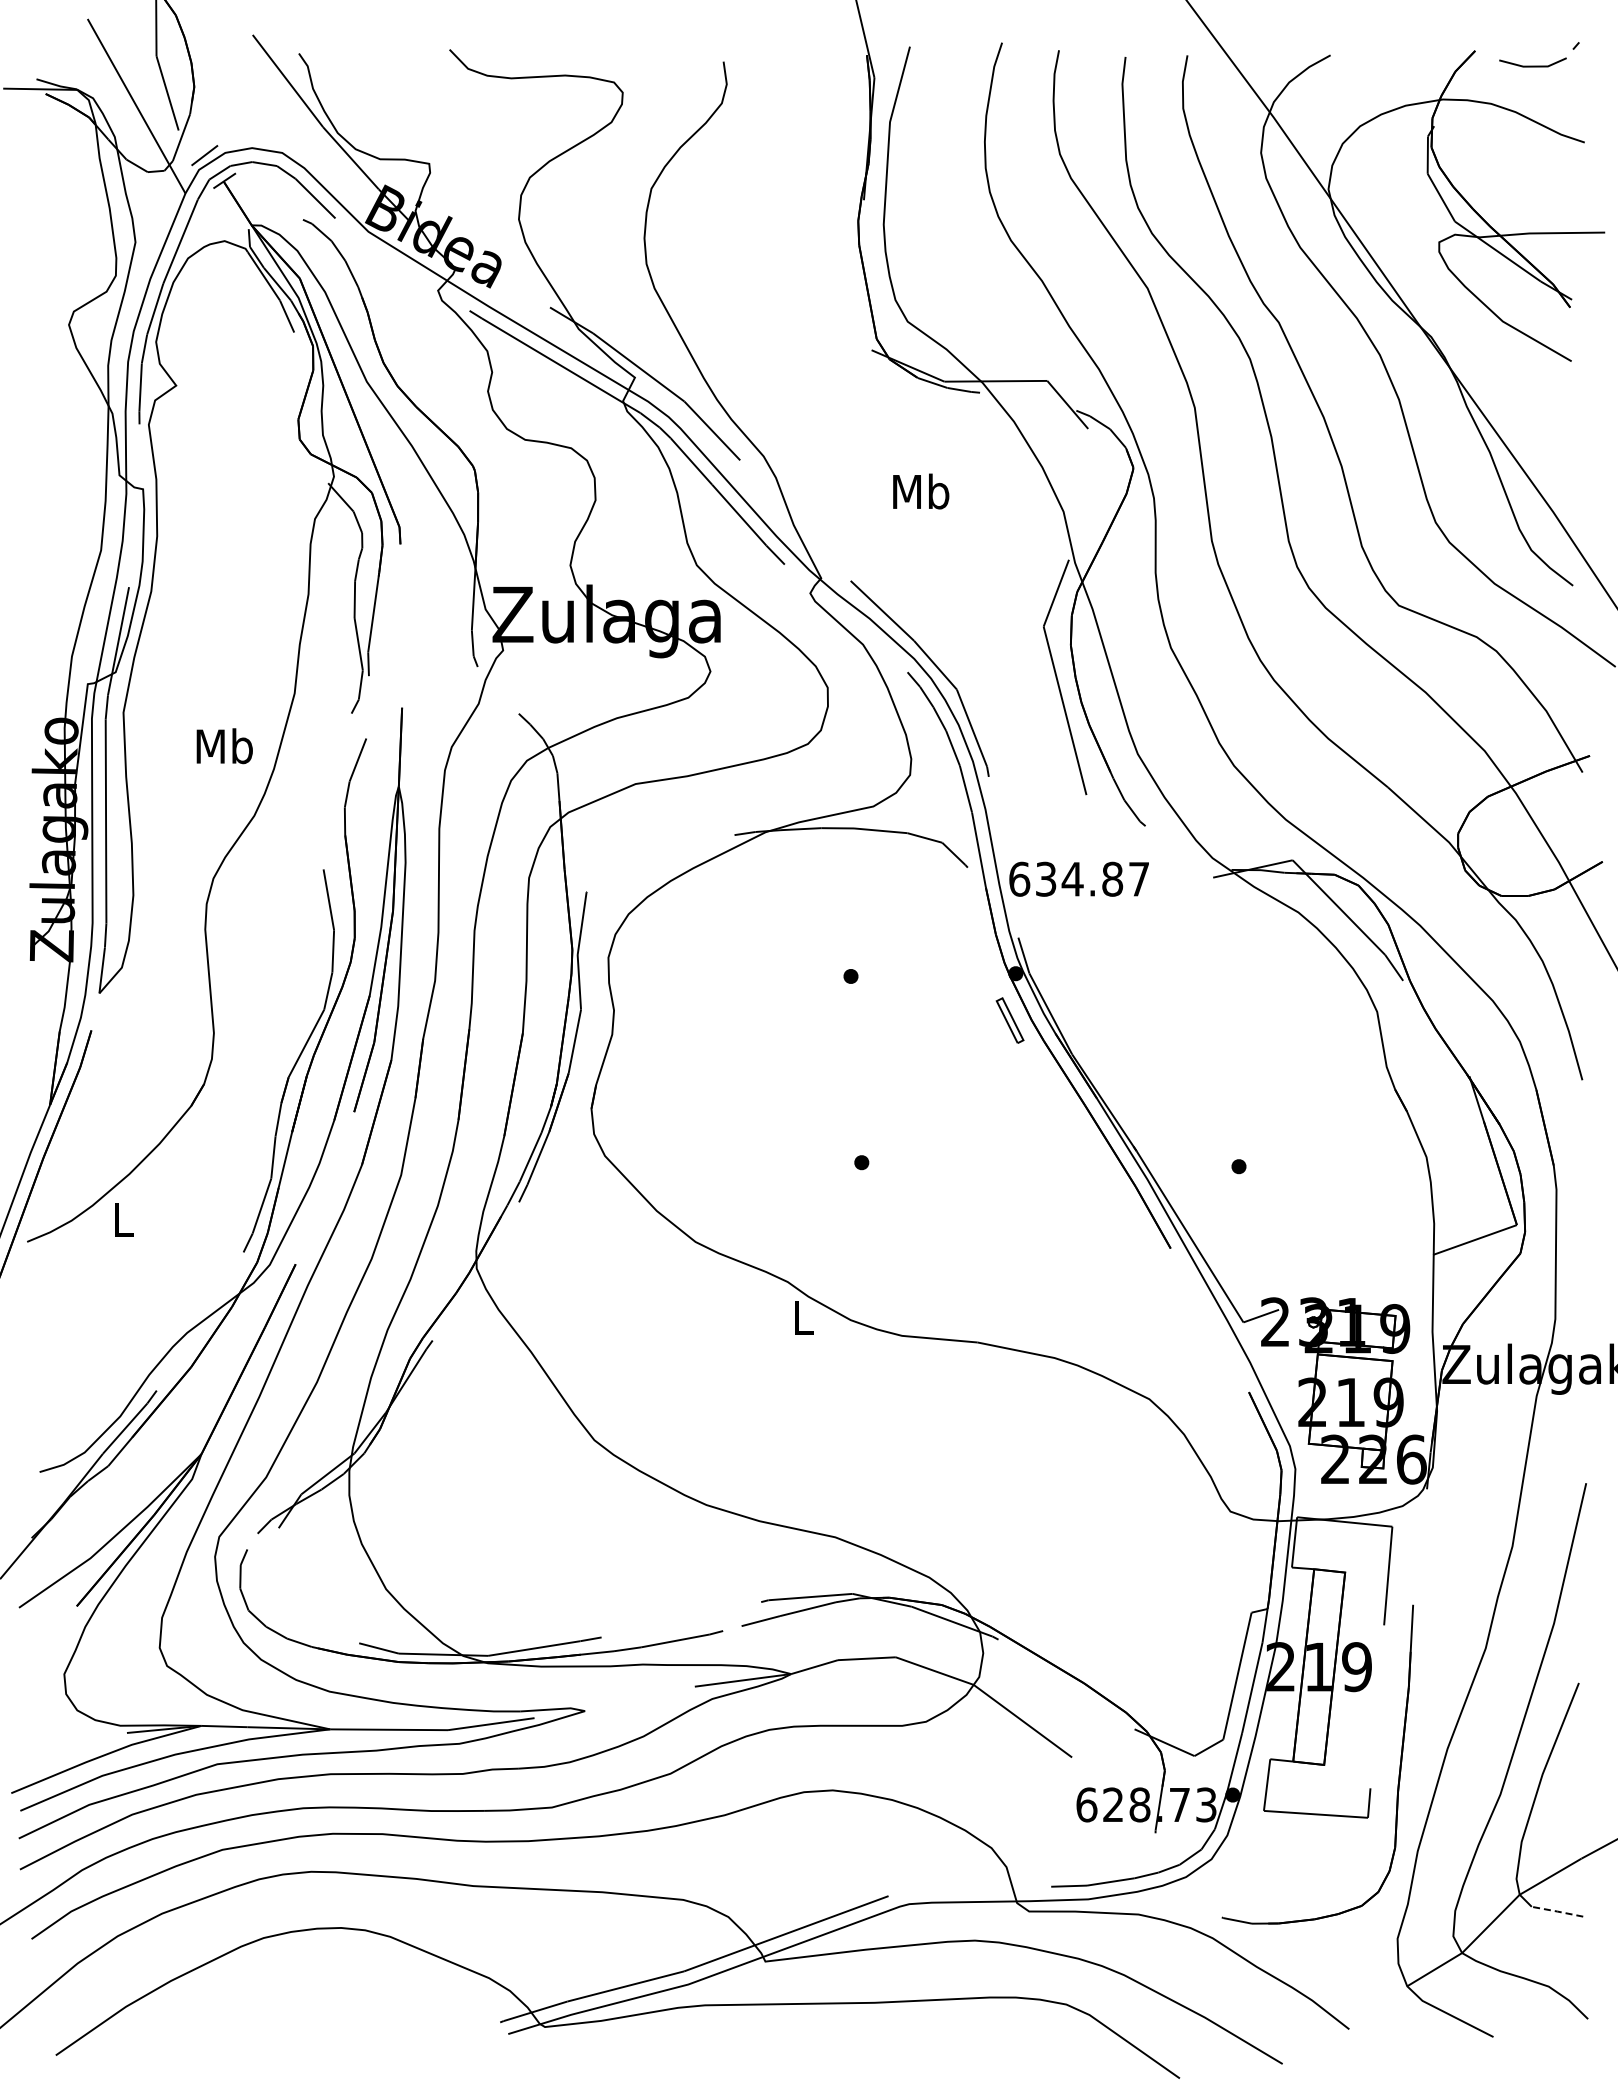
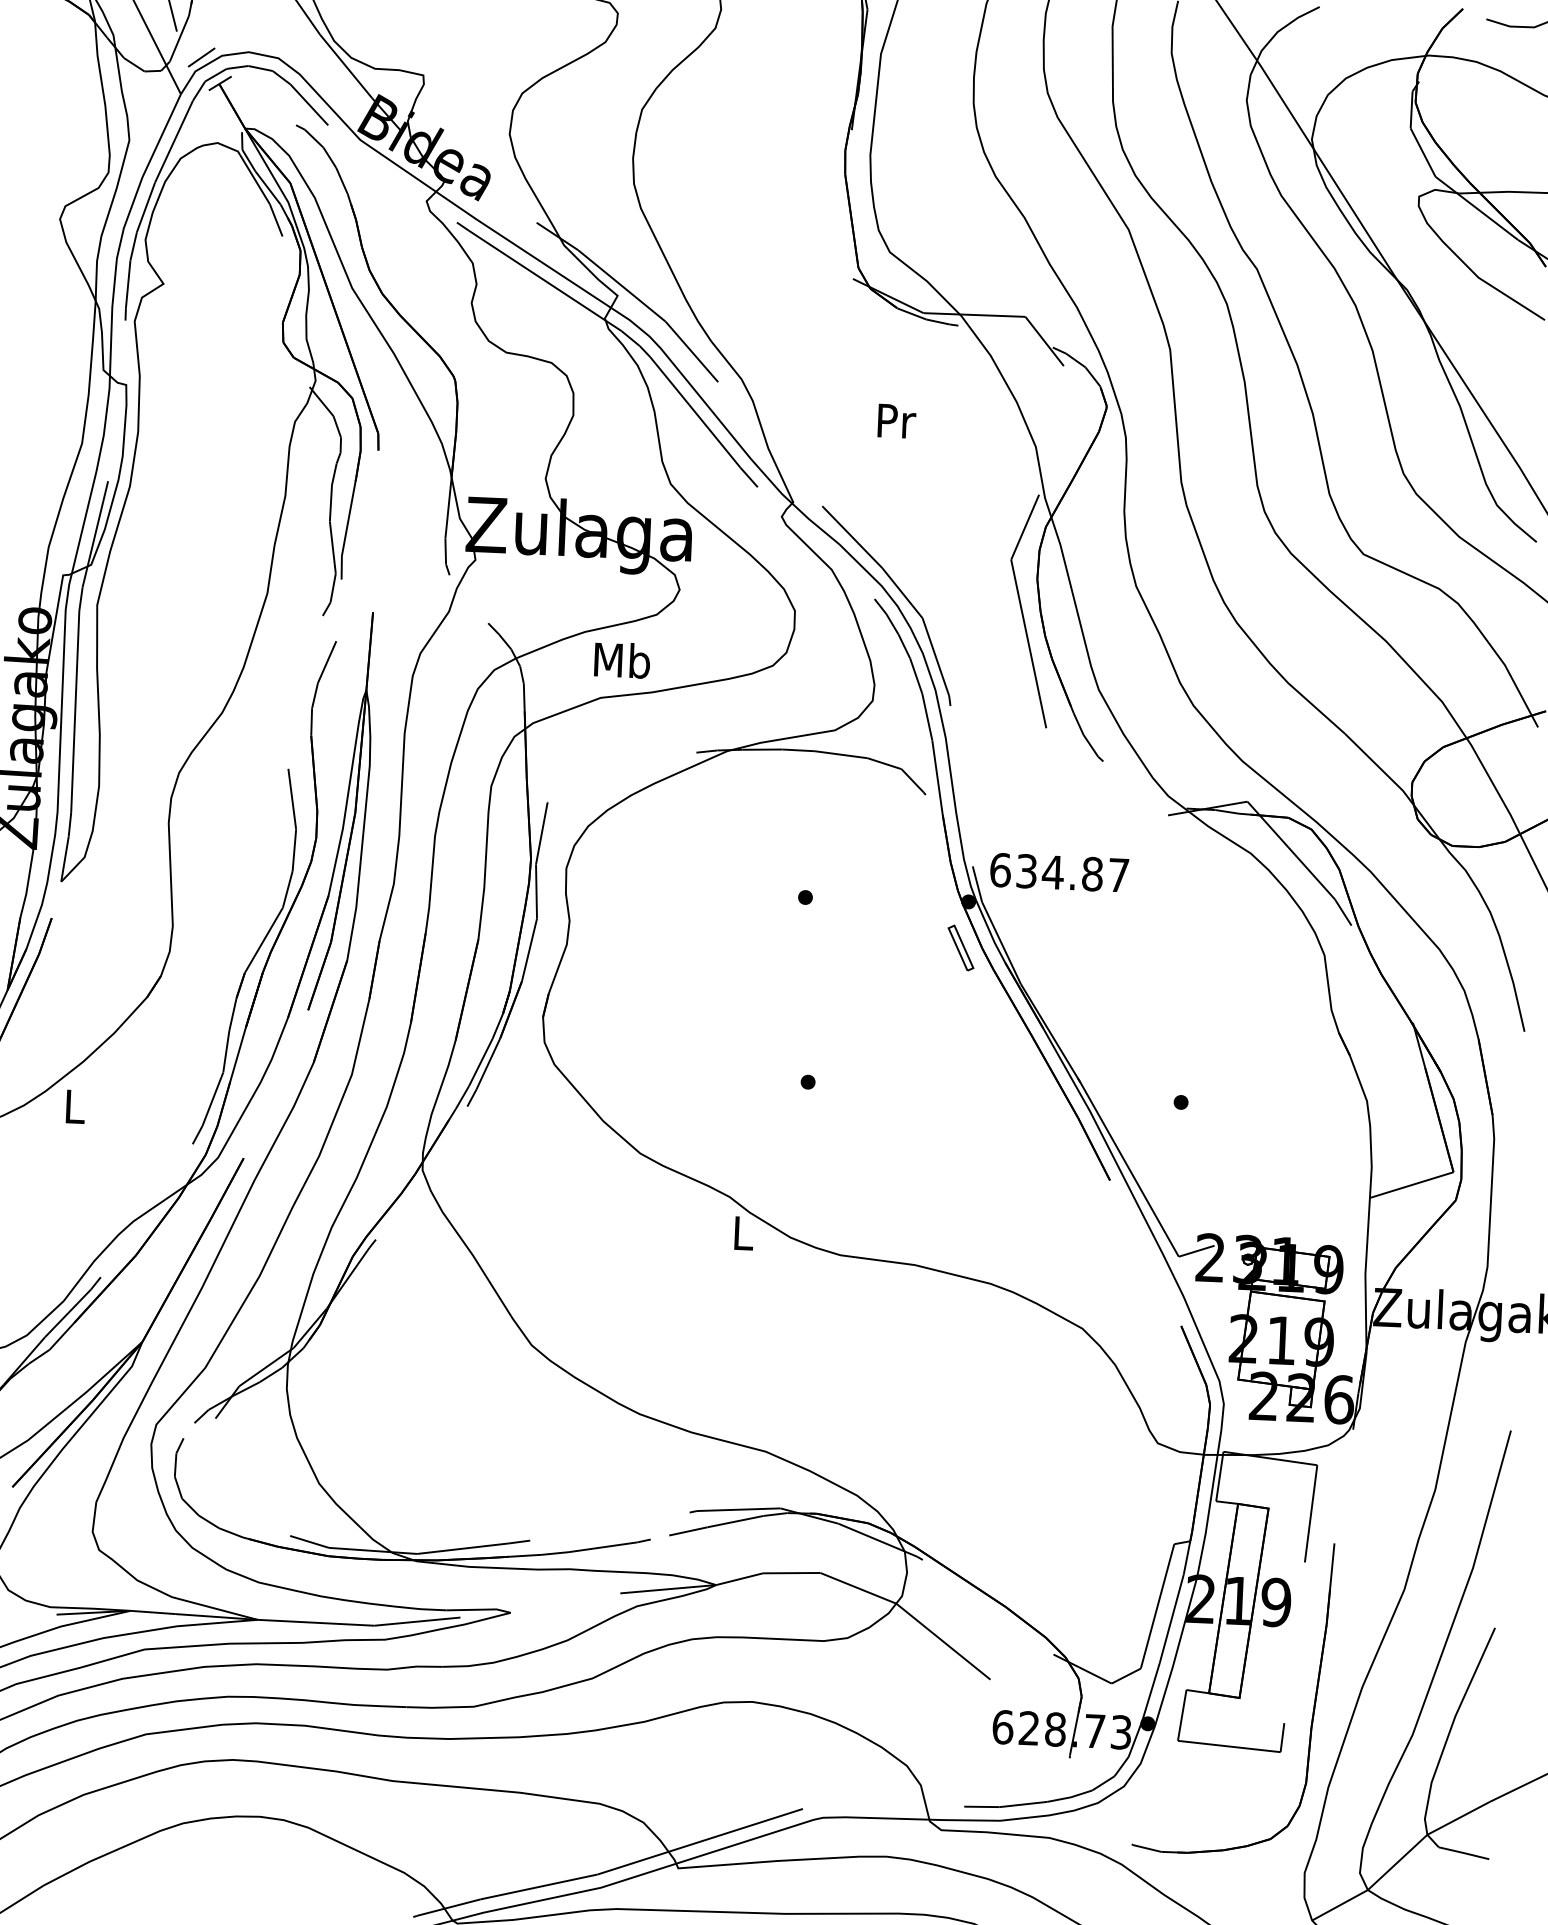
text: (921, 491) -> (896, 420), Mb -> Pr
text: (224, 746) -> (622, 660), moved
text: (1078, 878) -> (1058, 871), moved
line: (1557, 1911) -> (1464, 1853), dashed -> solid

